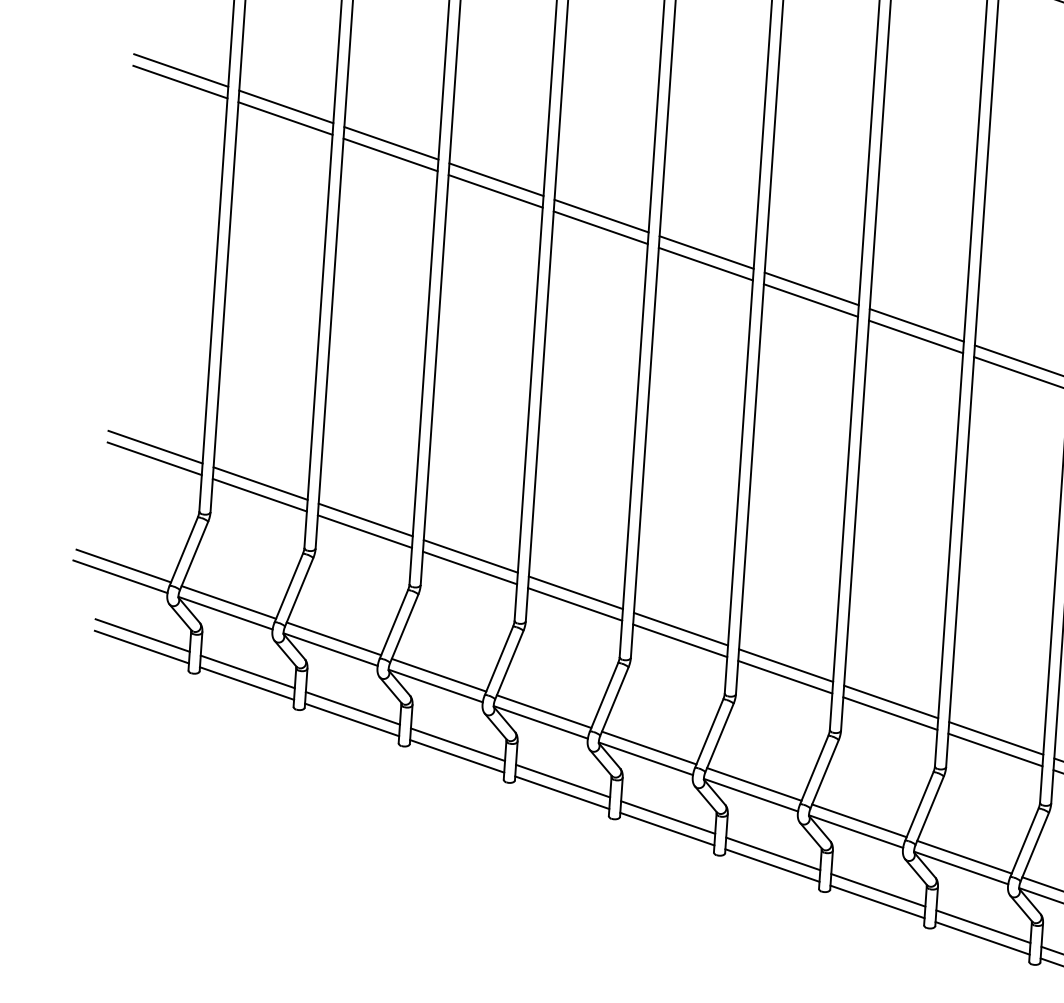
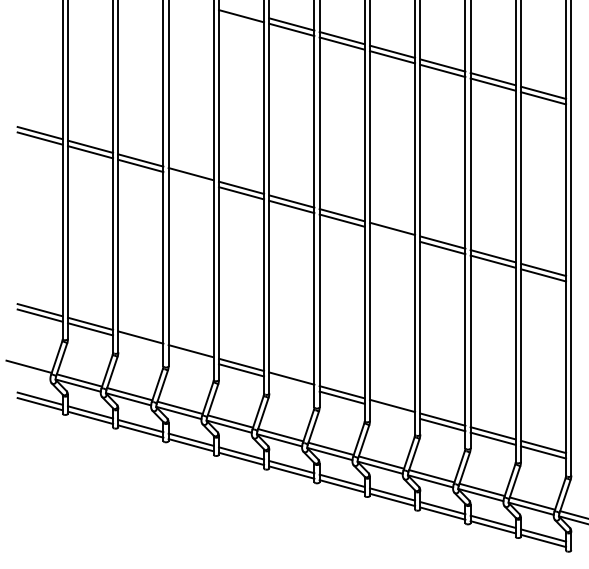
line: (494, 190) -> (190, 179), removed
line: (915, 337) -> (392, 234), removed
line: (364, 530) -> (140, 342), removed
line: (468, 567) -> (190, 356), removed
line: (119, 575) -> (27, 371), removed
line: (679, 639) -> (291, 383), removed
line: (890, 713) -> (392, 411), removed

